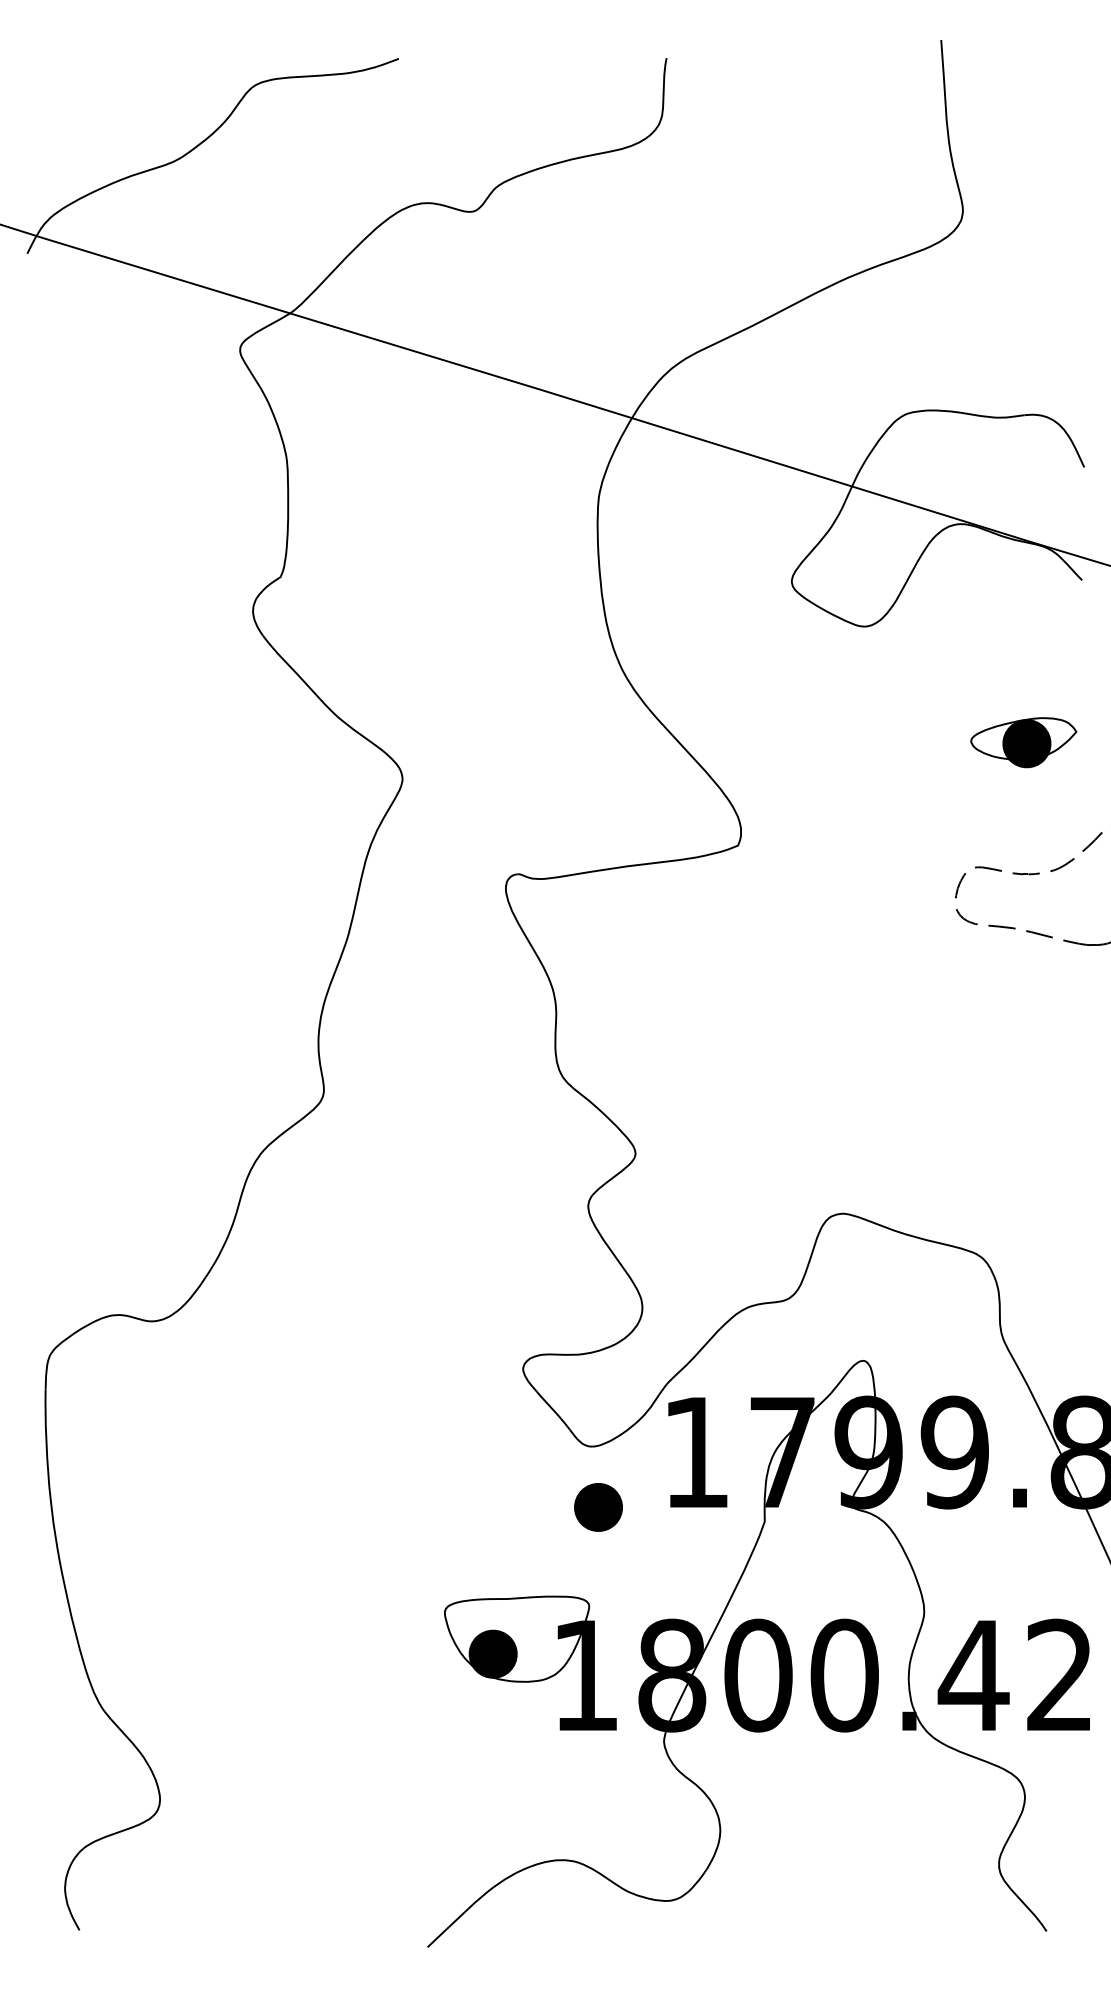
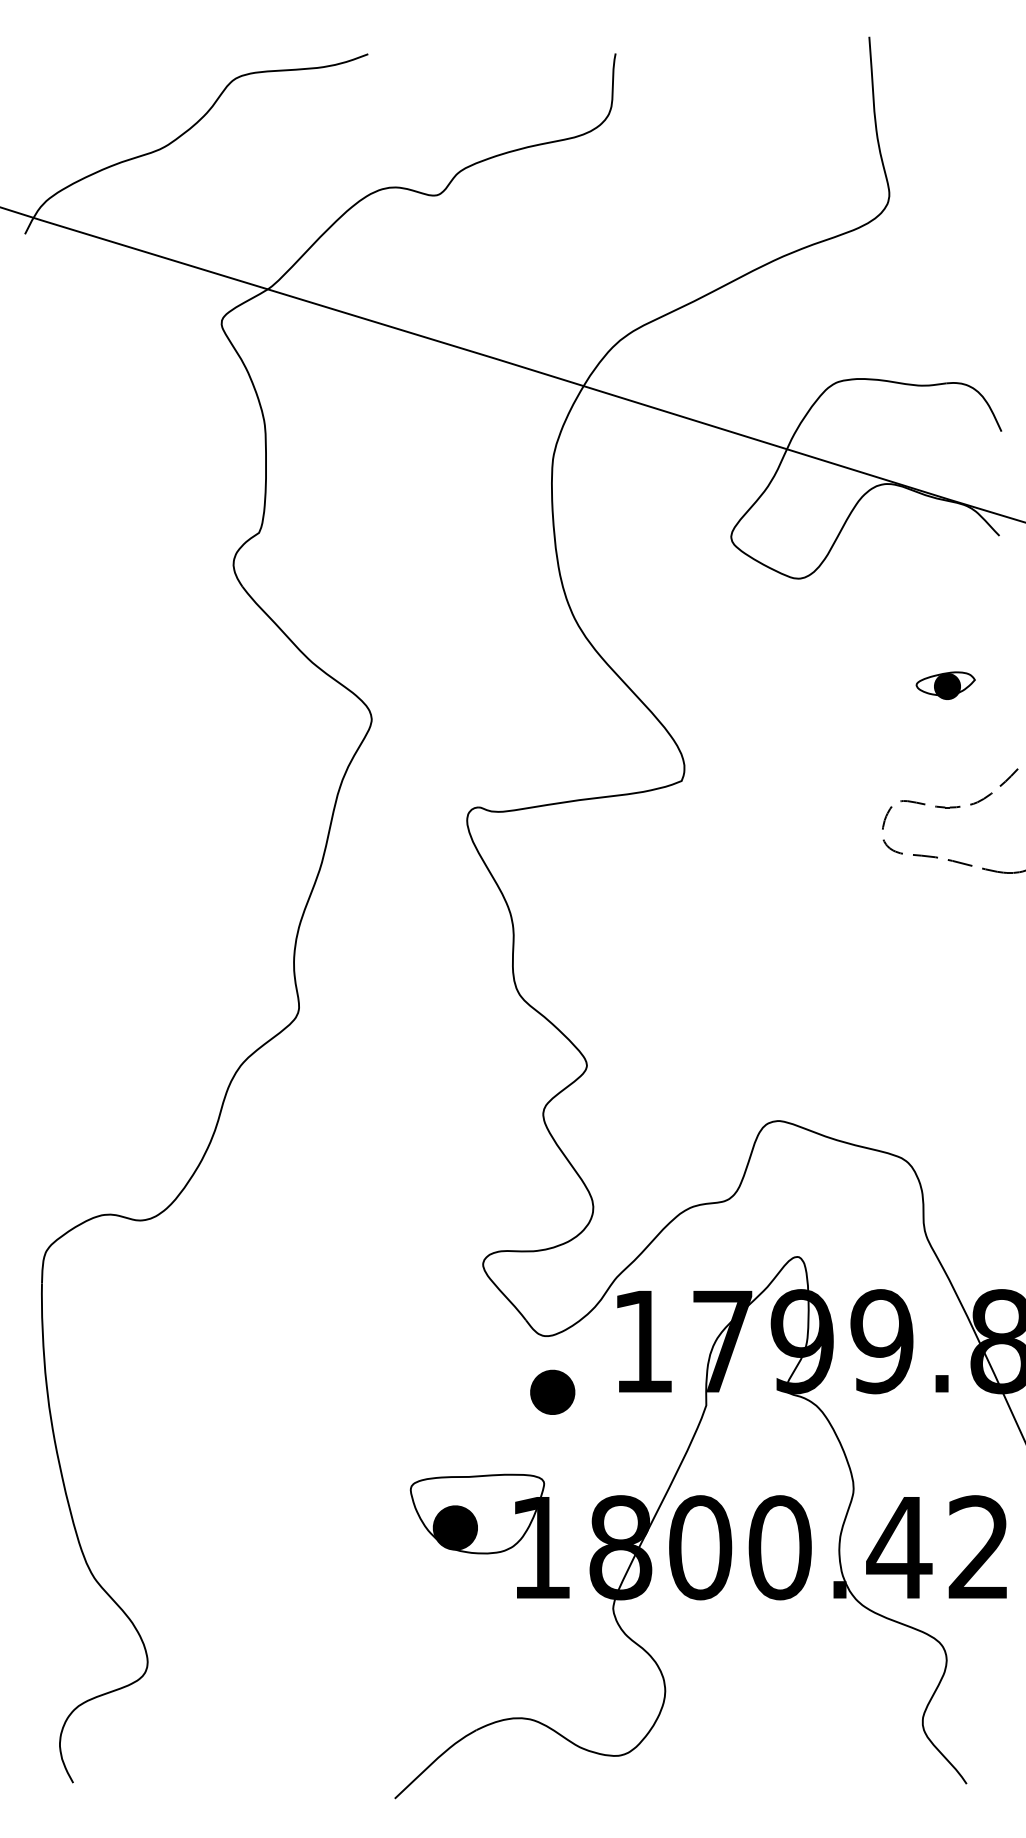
part: (1023, 742) -> (945, 685), size x0.6

